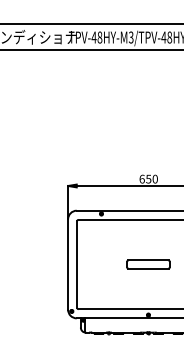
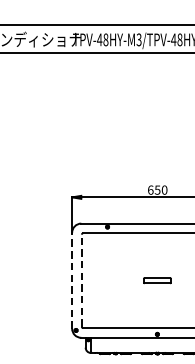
line: (68, 264) -> (72, 280), solid -> dashed
line: (77, 264) -> (82, 280), solid -> dashed
part: (148, 264) -> (157, 280), size x0.6

